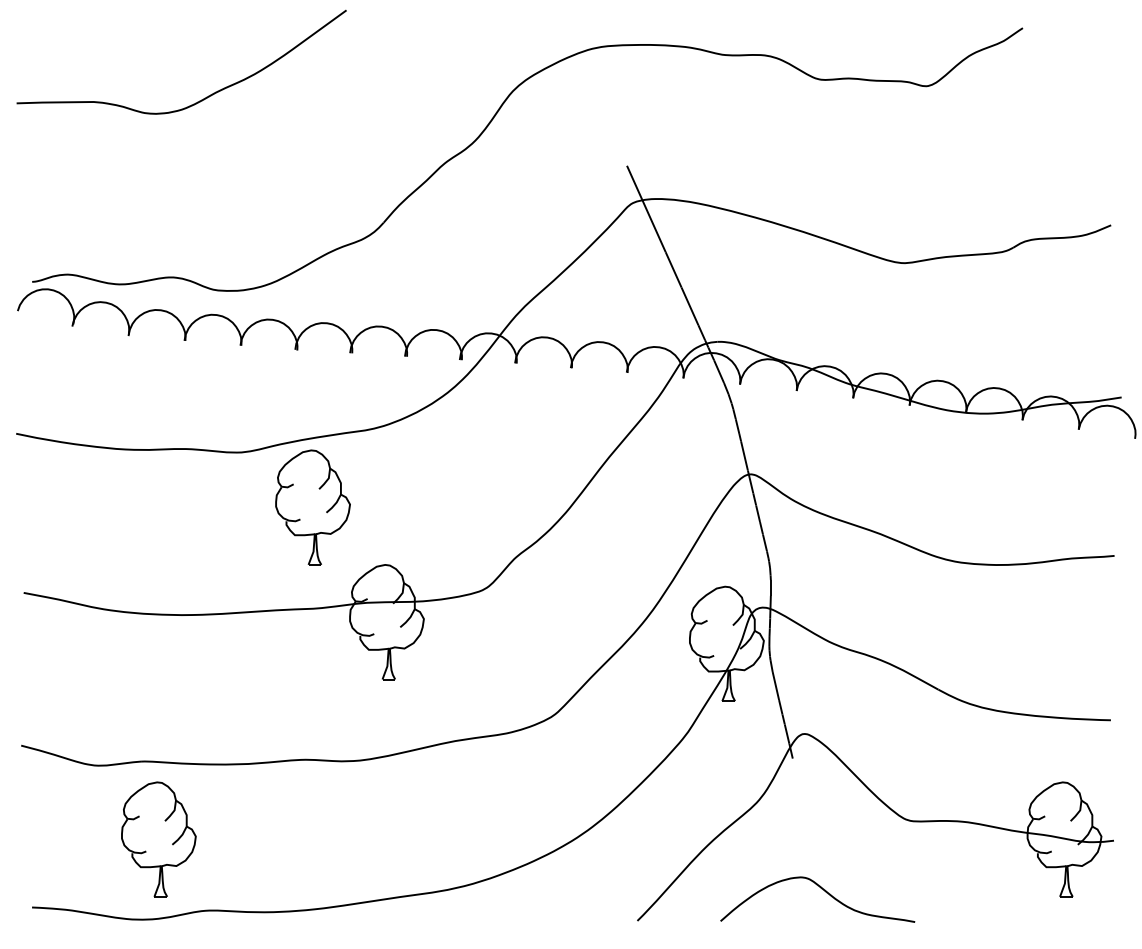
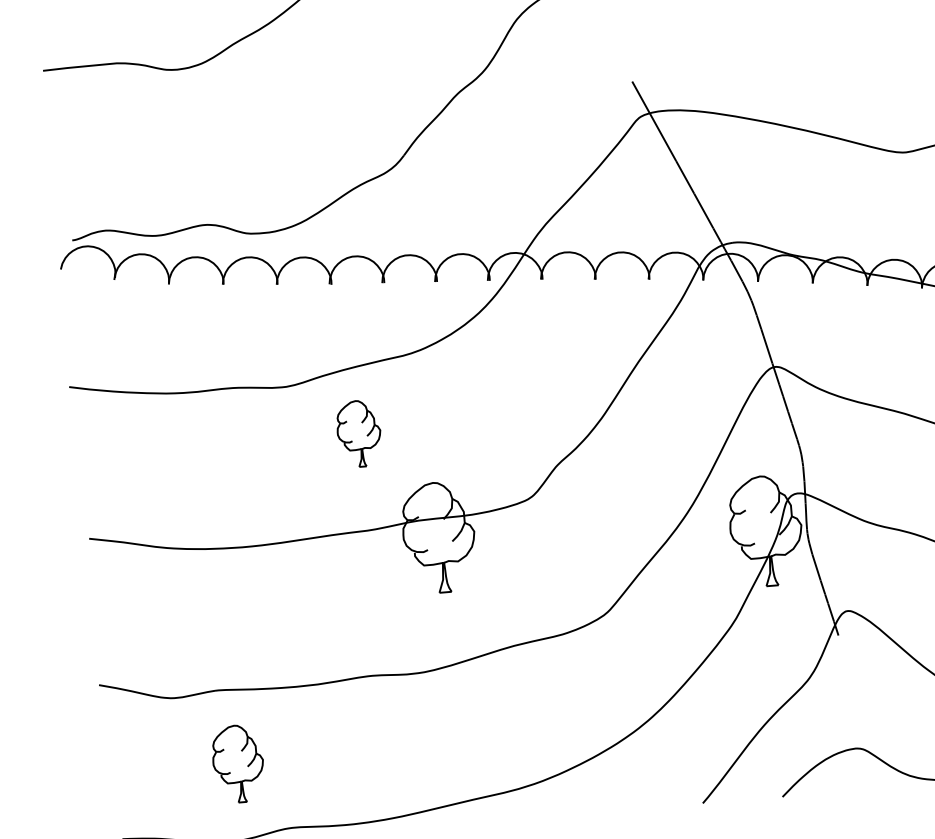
part: (312, 507) -> (358, 433), size x0.6
part: (158, 839) -> (237, 763), size x0.7

